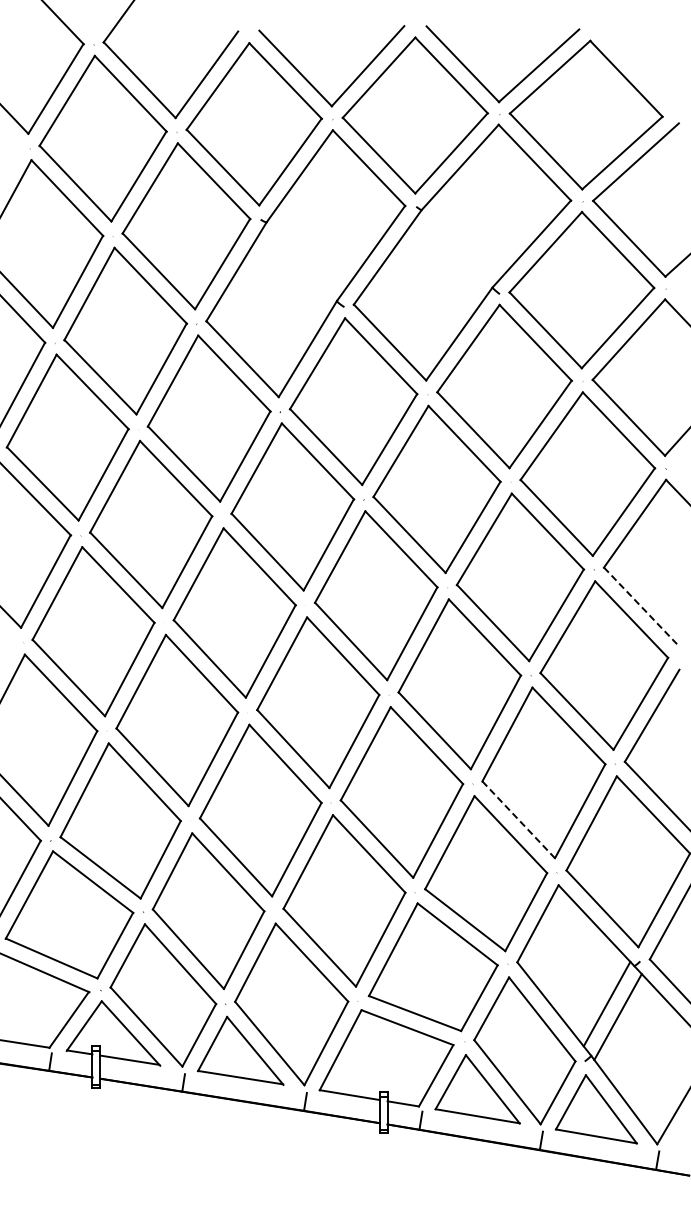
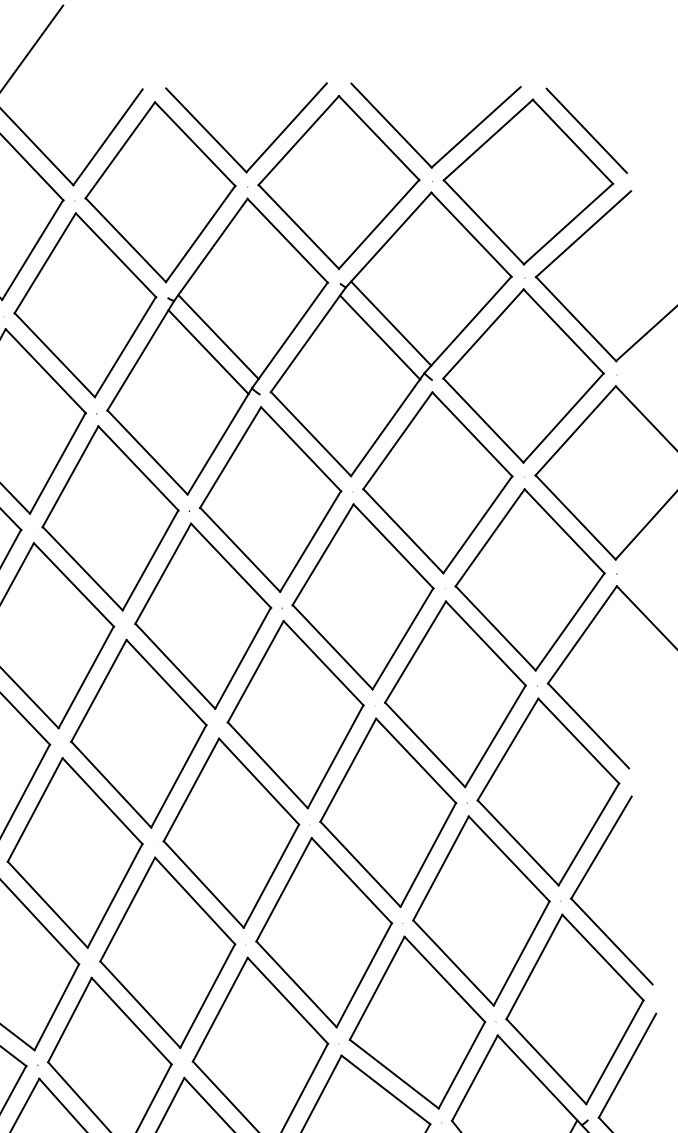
line: (638, 68) -> (586, 130), added
line: (462, 242) -> (391, 323), added
line: (306, 254) -> (218, 336), added
line: (452, 255) -> (380, 337), added
line: (297, 268) -> (208, 351), added
line: (640, 605) -> (588, 725), dashed -> solid
line: (518, 819) -> (453, 962), dashed -> solid

